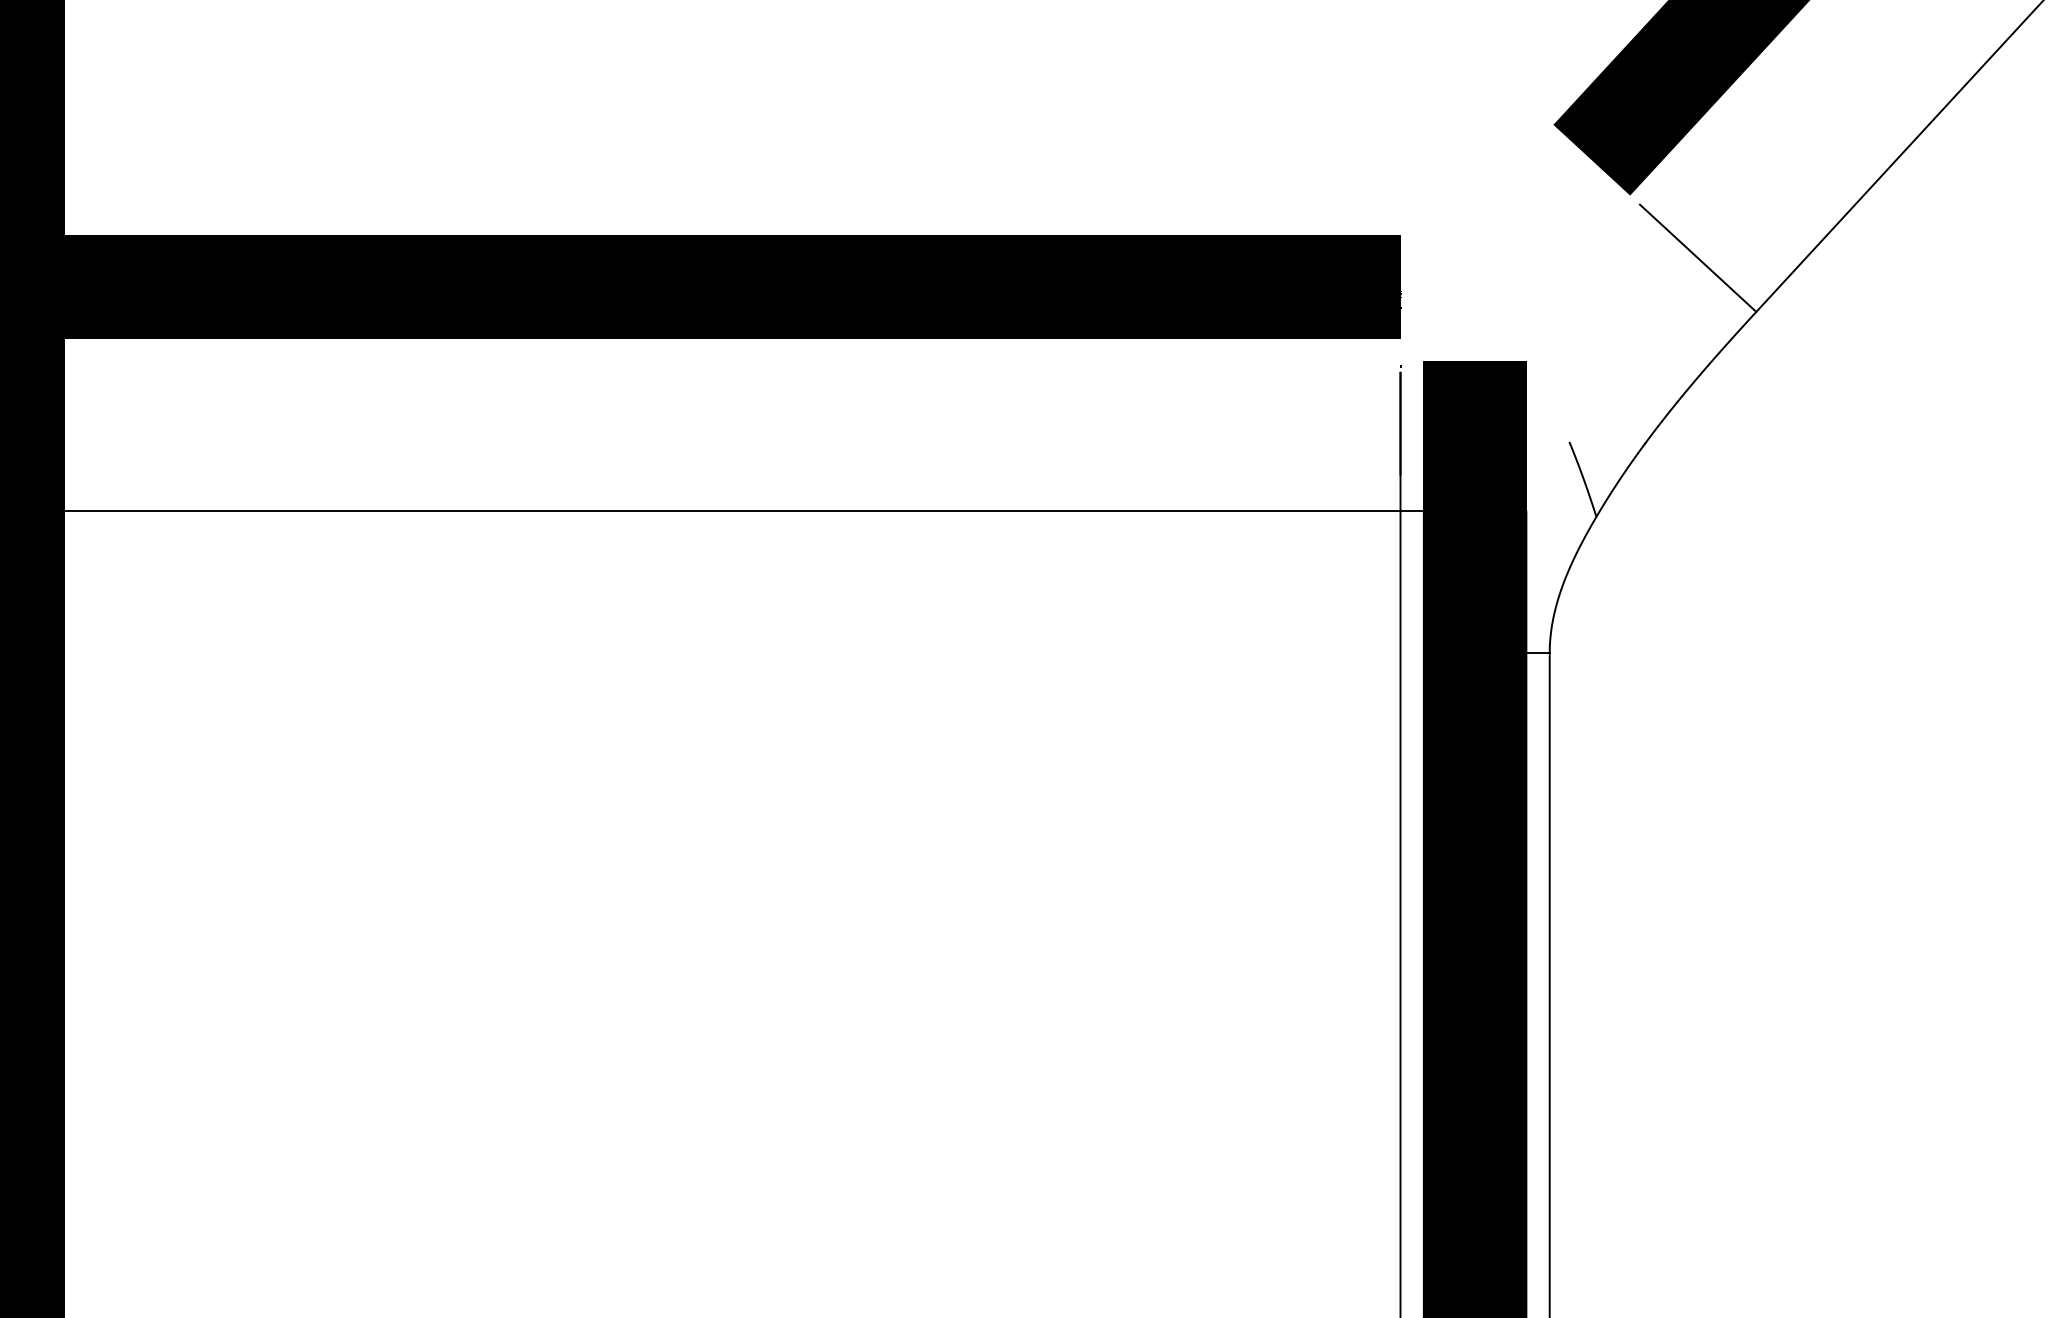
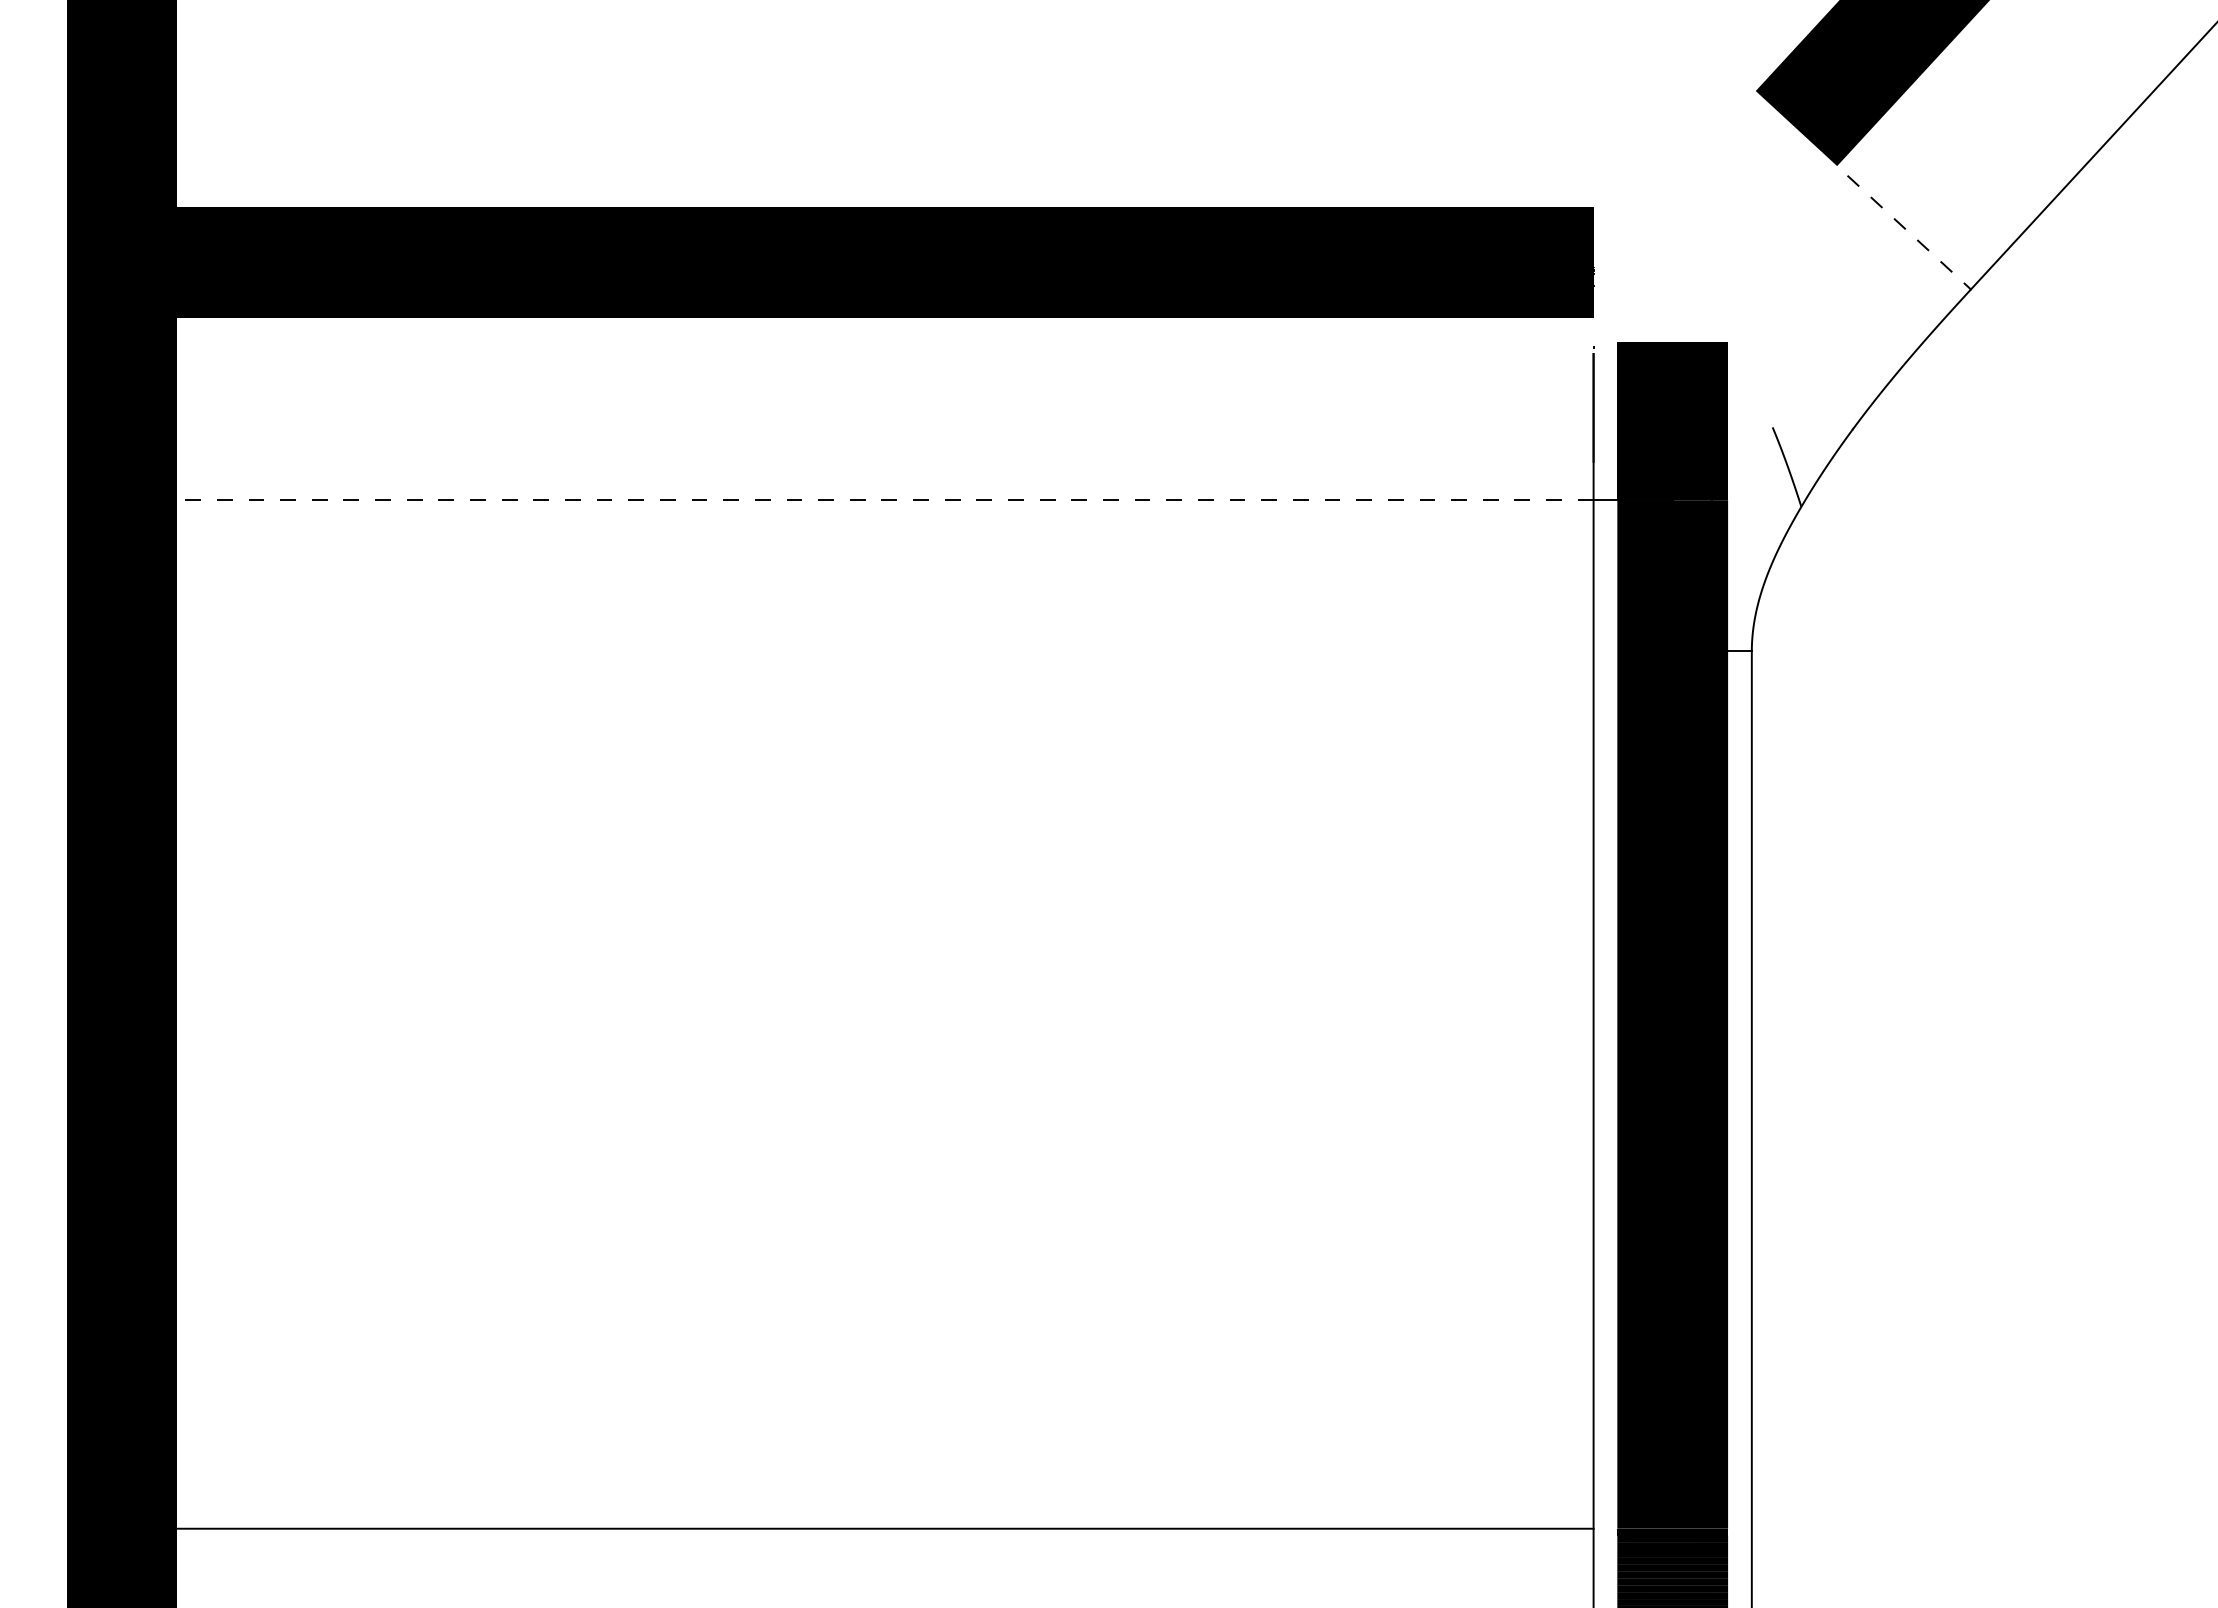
line: (1698, 258) -> (1909, 232), solid -> dashed
line: (706, 510) -> (857, 500), solid -> dashed

